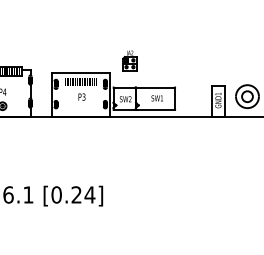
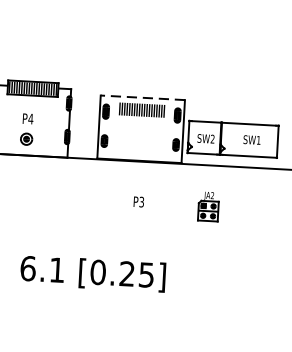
part: (129, 60) -> (207, 206), moved
line: (80, 73) -> (142, 97), solid -> dashed
text: (81, 96) -> (138, 201), moved
text: (89, 194) -> (145, 274), [0.24] -> [0.25]

